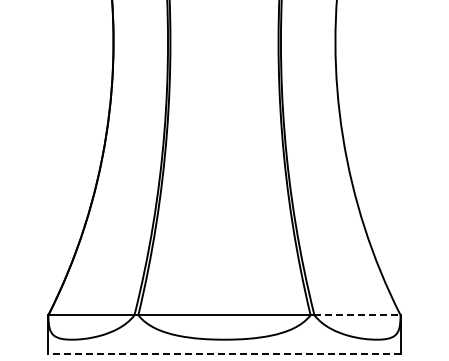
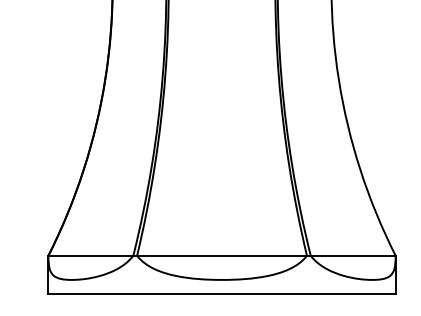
line: (358, 315) -> (354, 256), dashed -> solid
line: (224, 353) -> (222, 293), dashed -> solid

